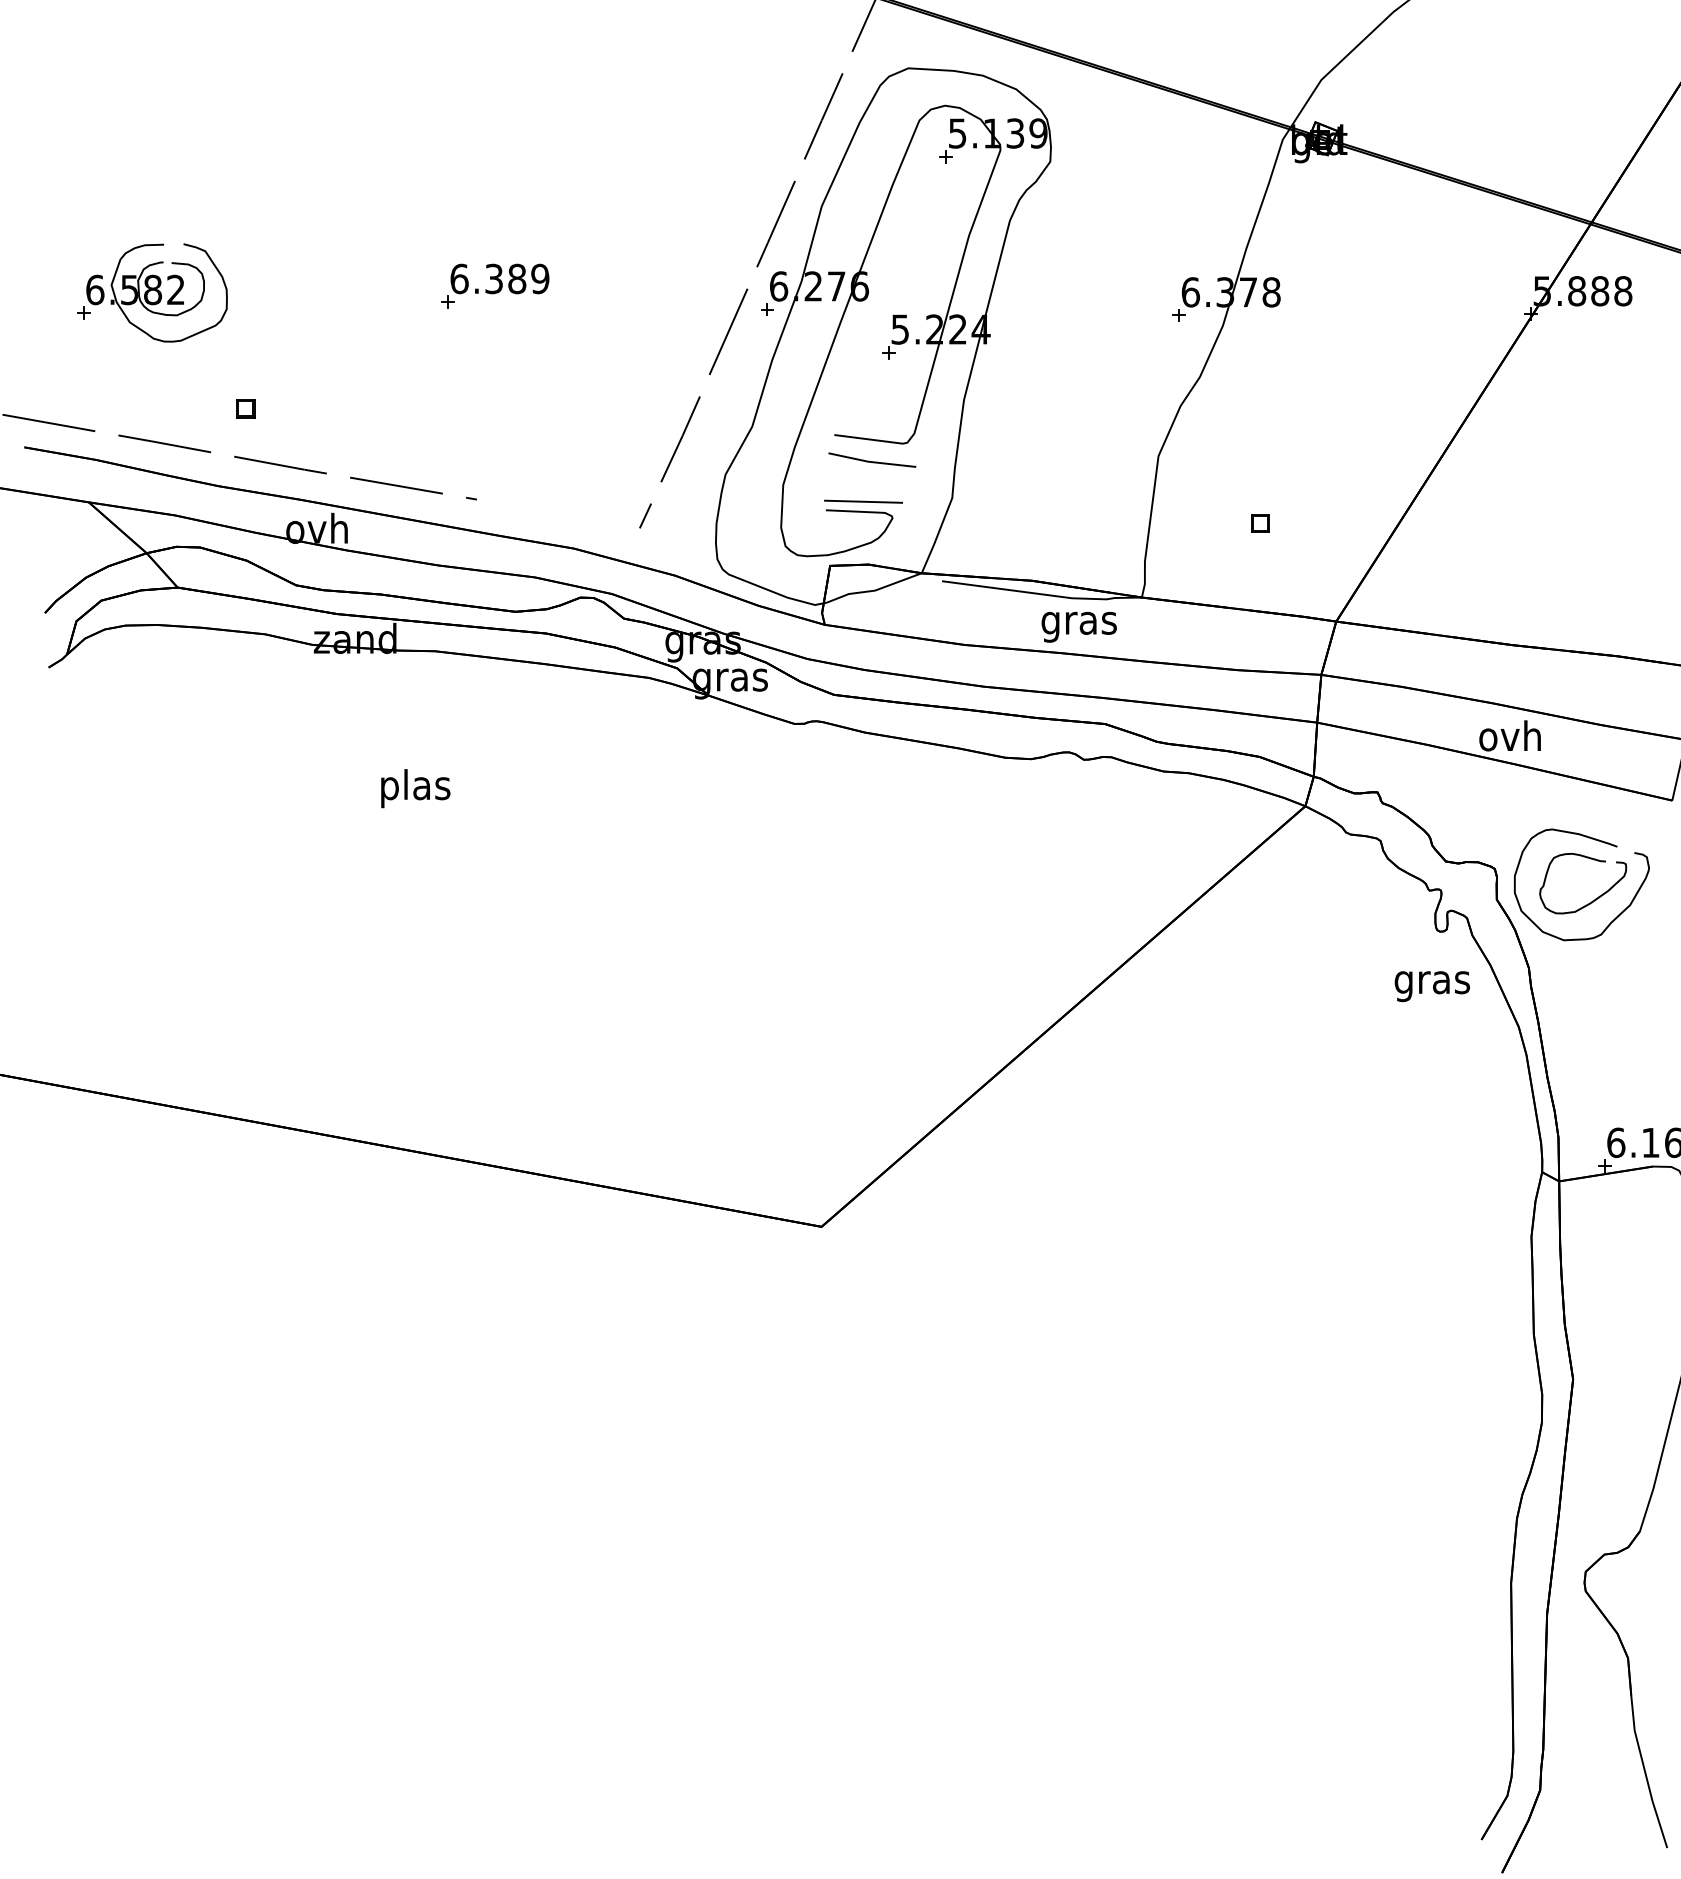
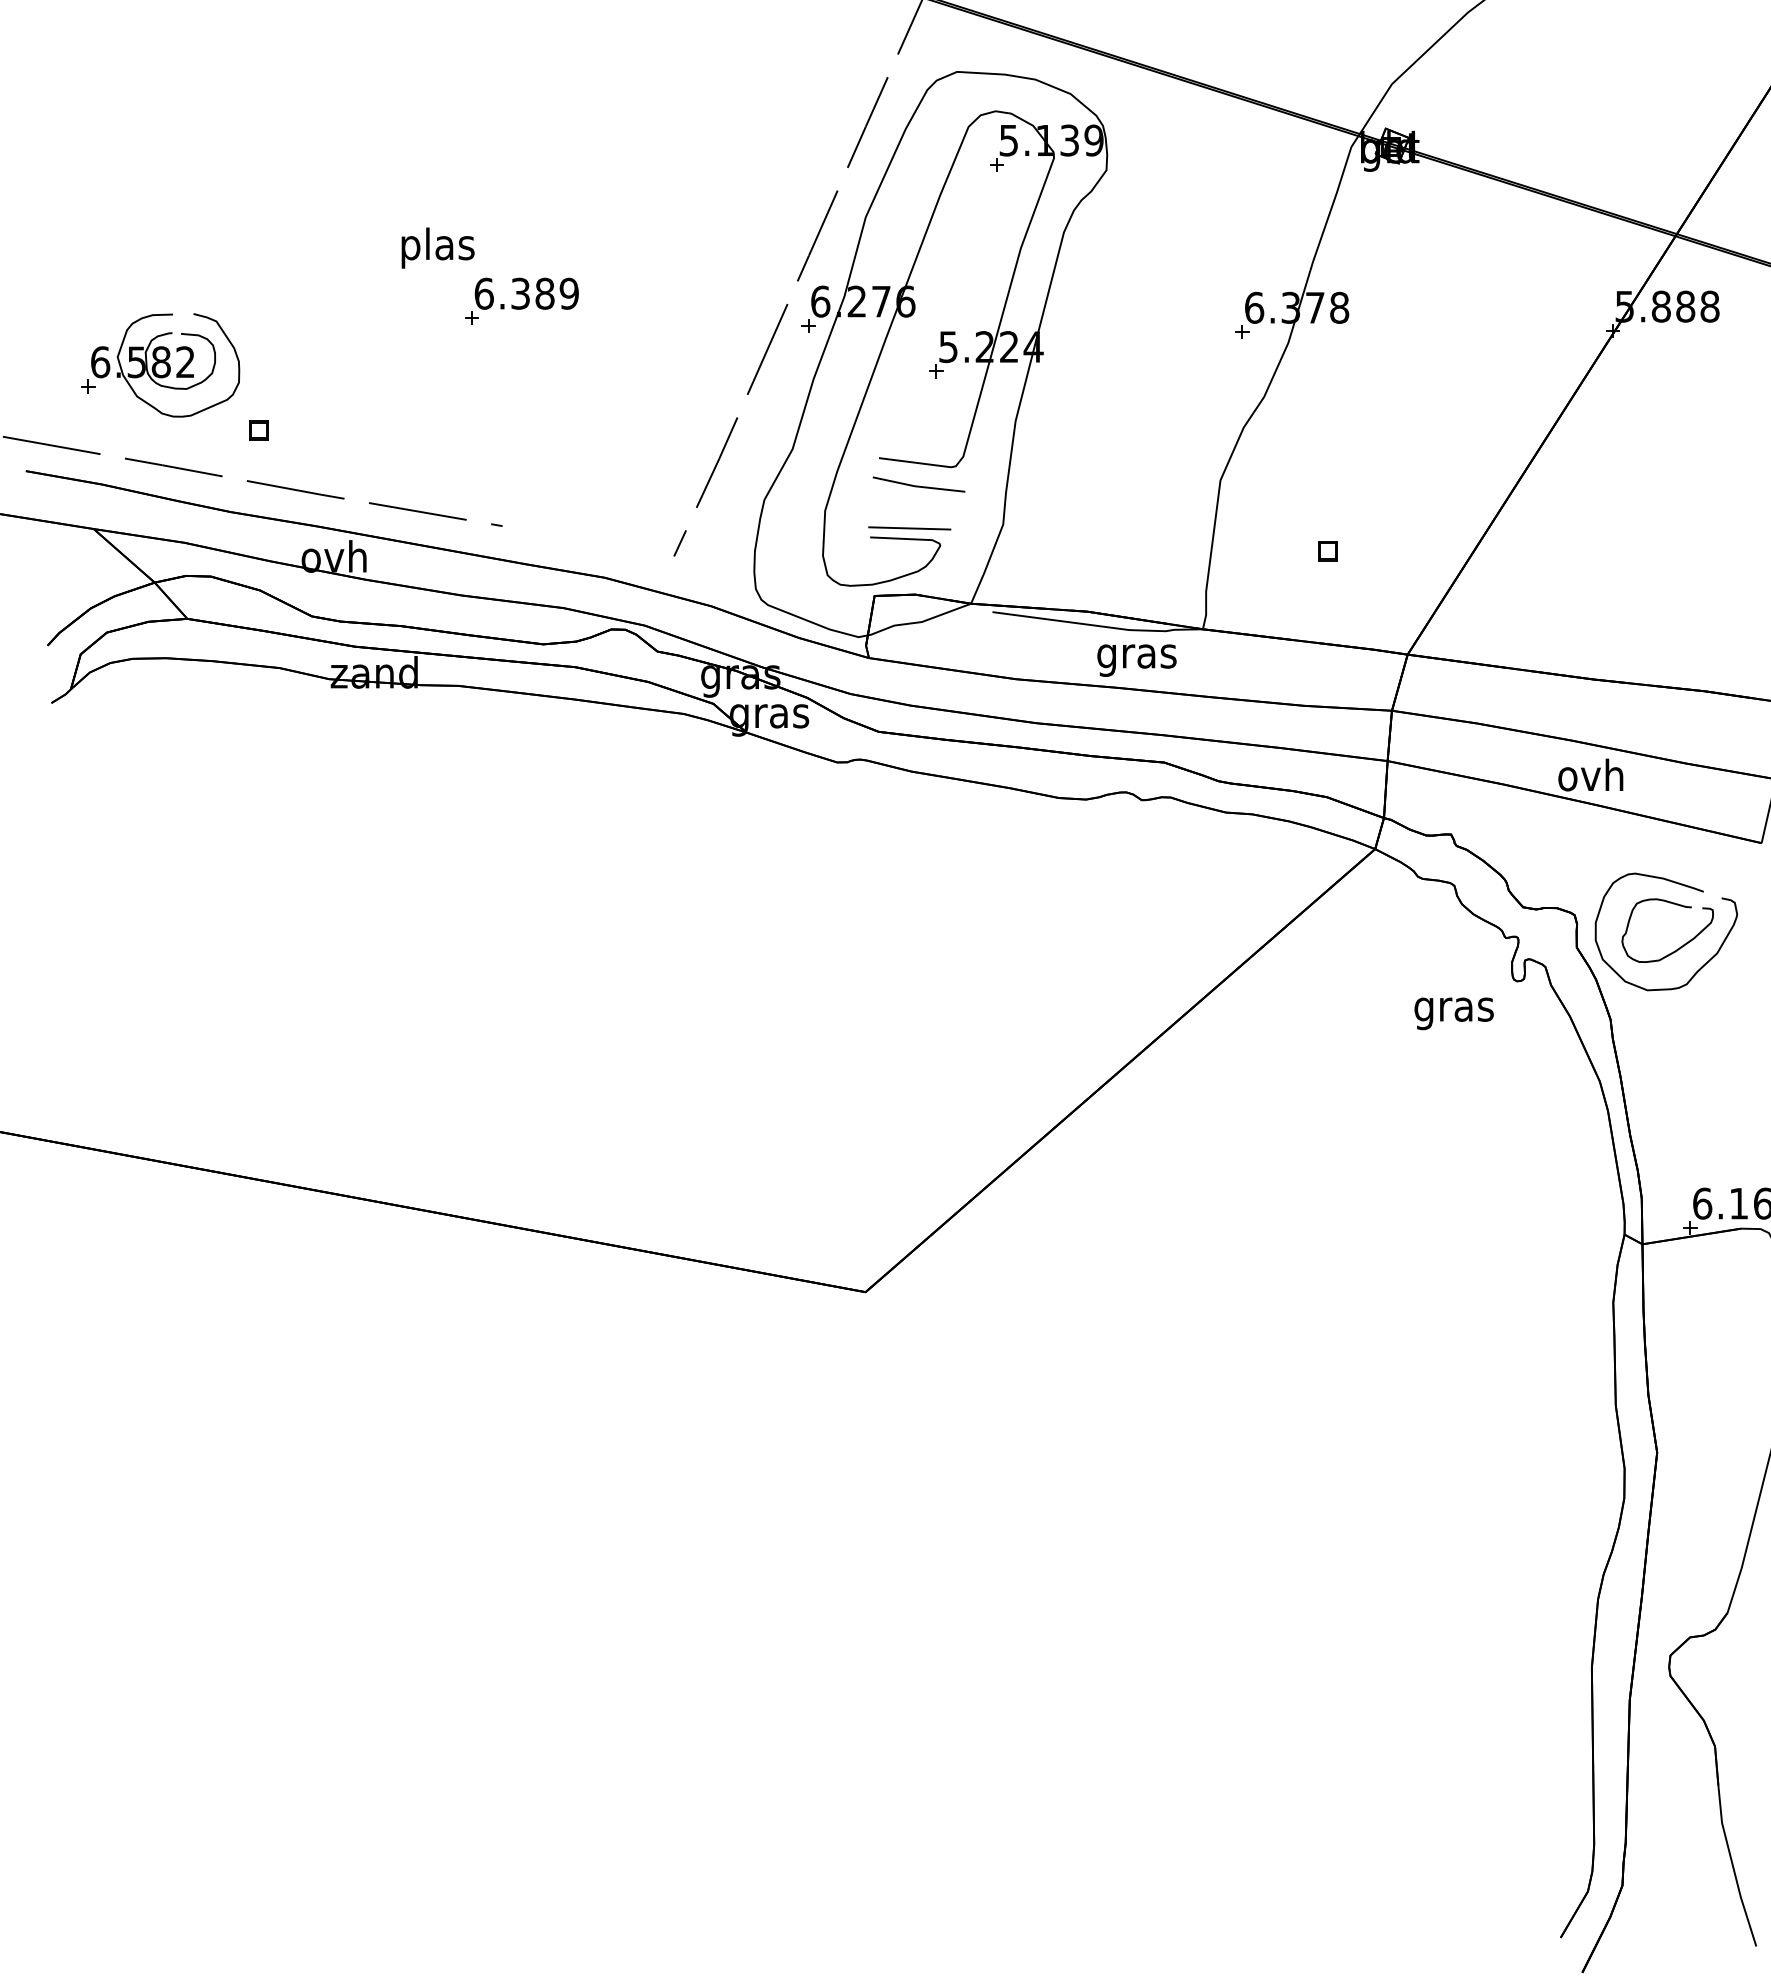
part: (152, 292) -> (160, 364), moved
text: (415, 788) -> (437, 247), moved
text: (1431, 986) -> (1453, 1013), moved

